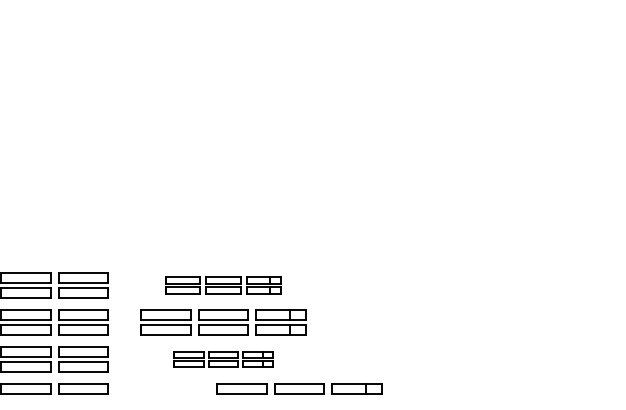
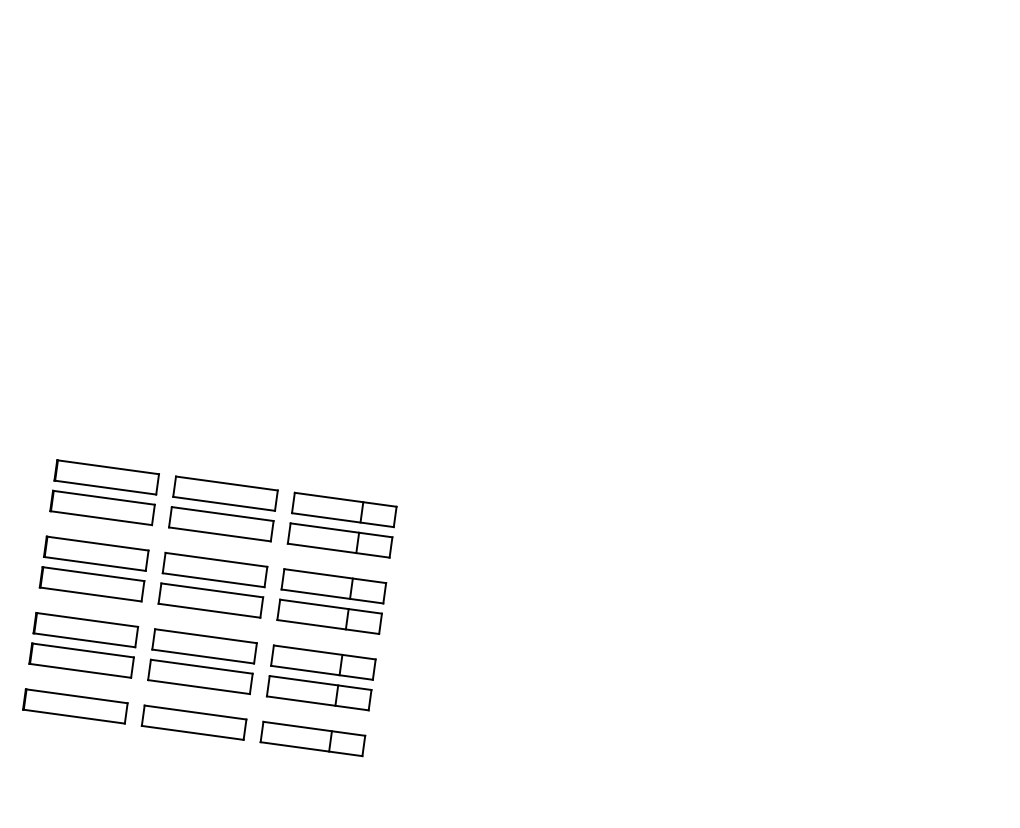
part: (223, 285) -> (223, 508), size x1.43
part: (223, 359) -> (202, 661), size x1.67
part: (299, 388) -> (194, 721), moved

